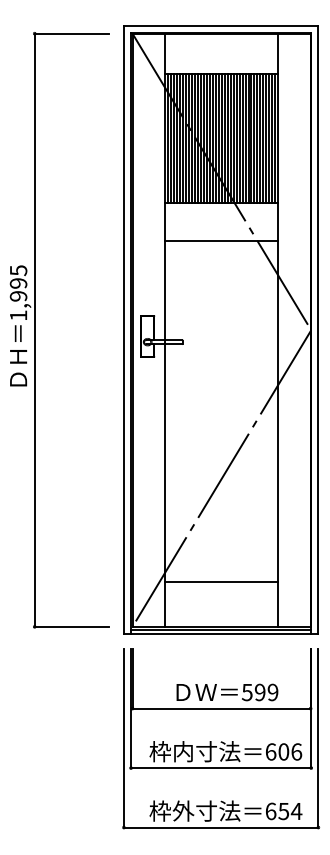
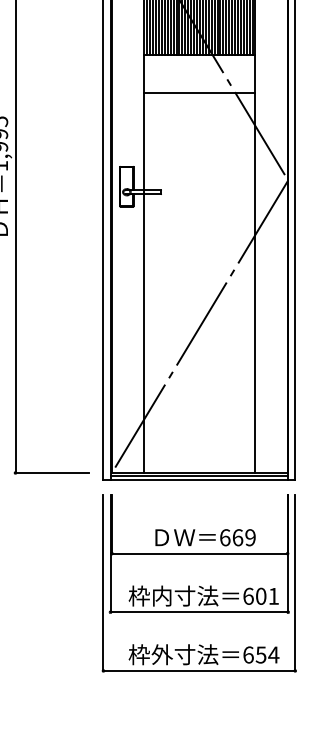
line: (221, 582) -> (199, 429), removed
text: (253, 692) -> (231, 537), 599 -> 669
text: (296, 751) -> (273, 595), 606 -> 601

